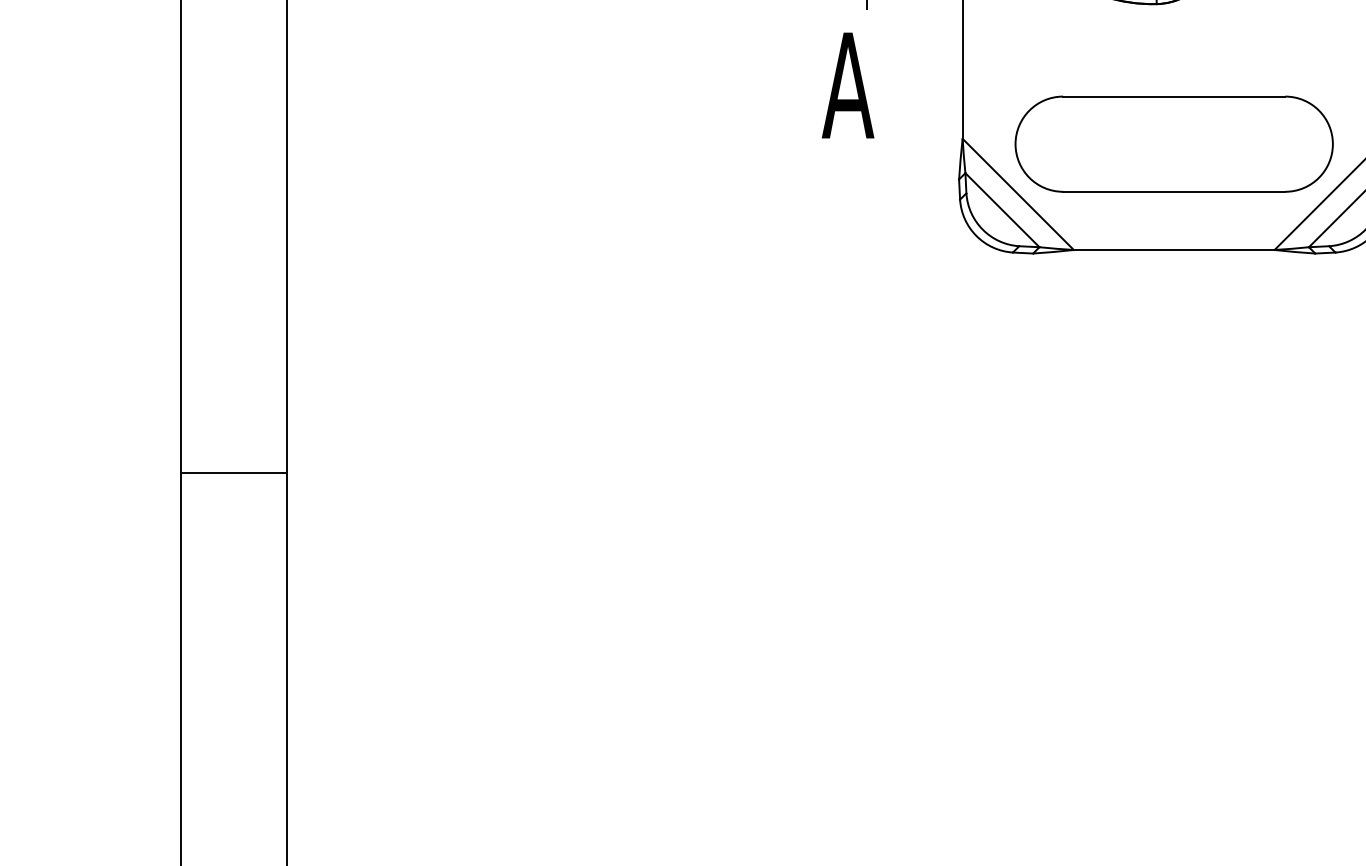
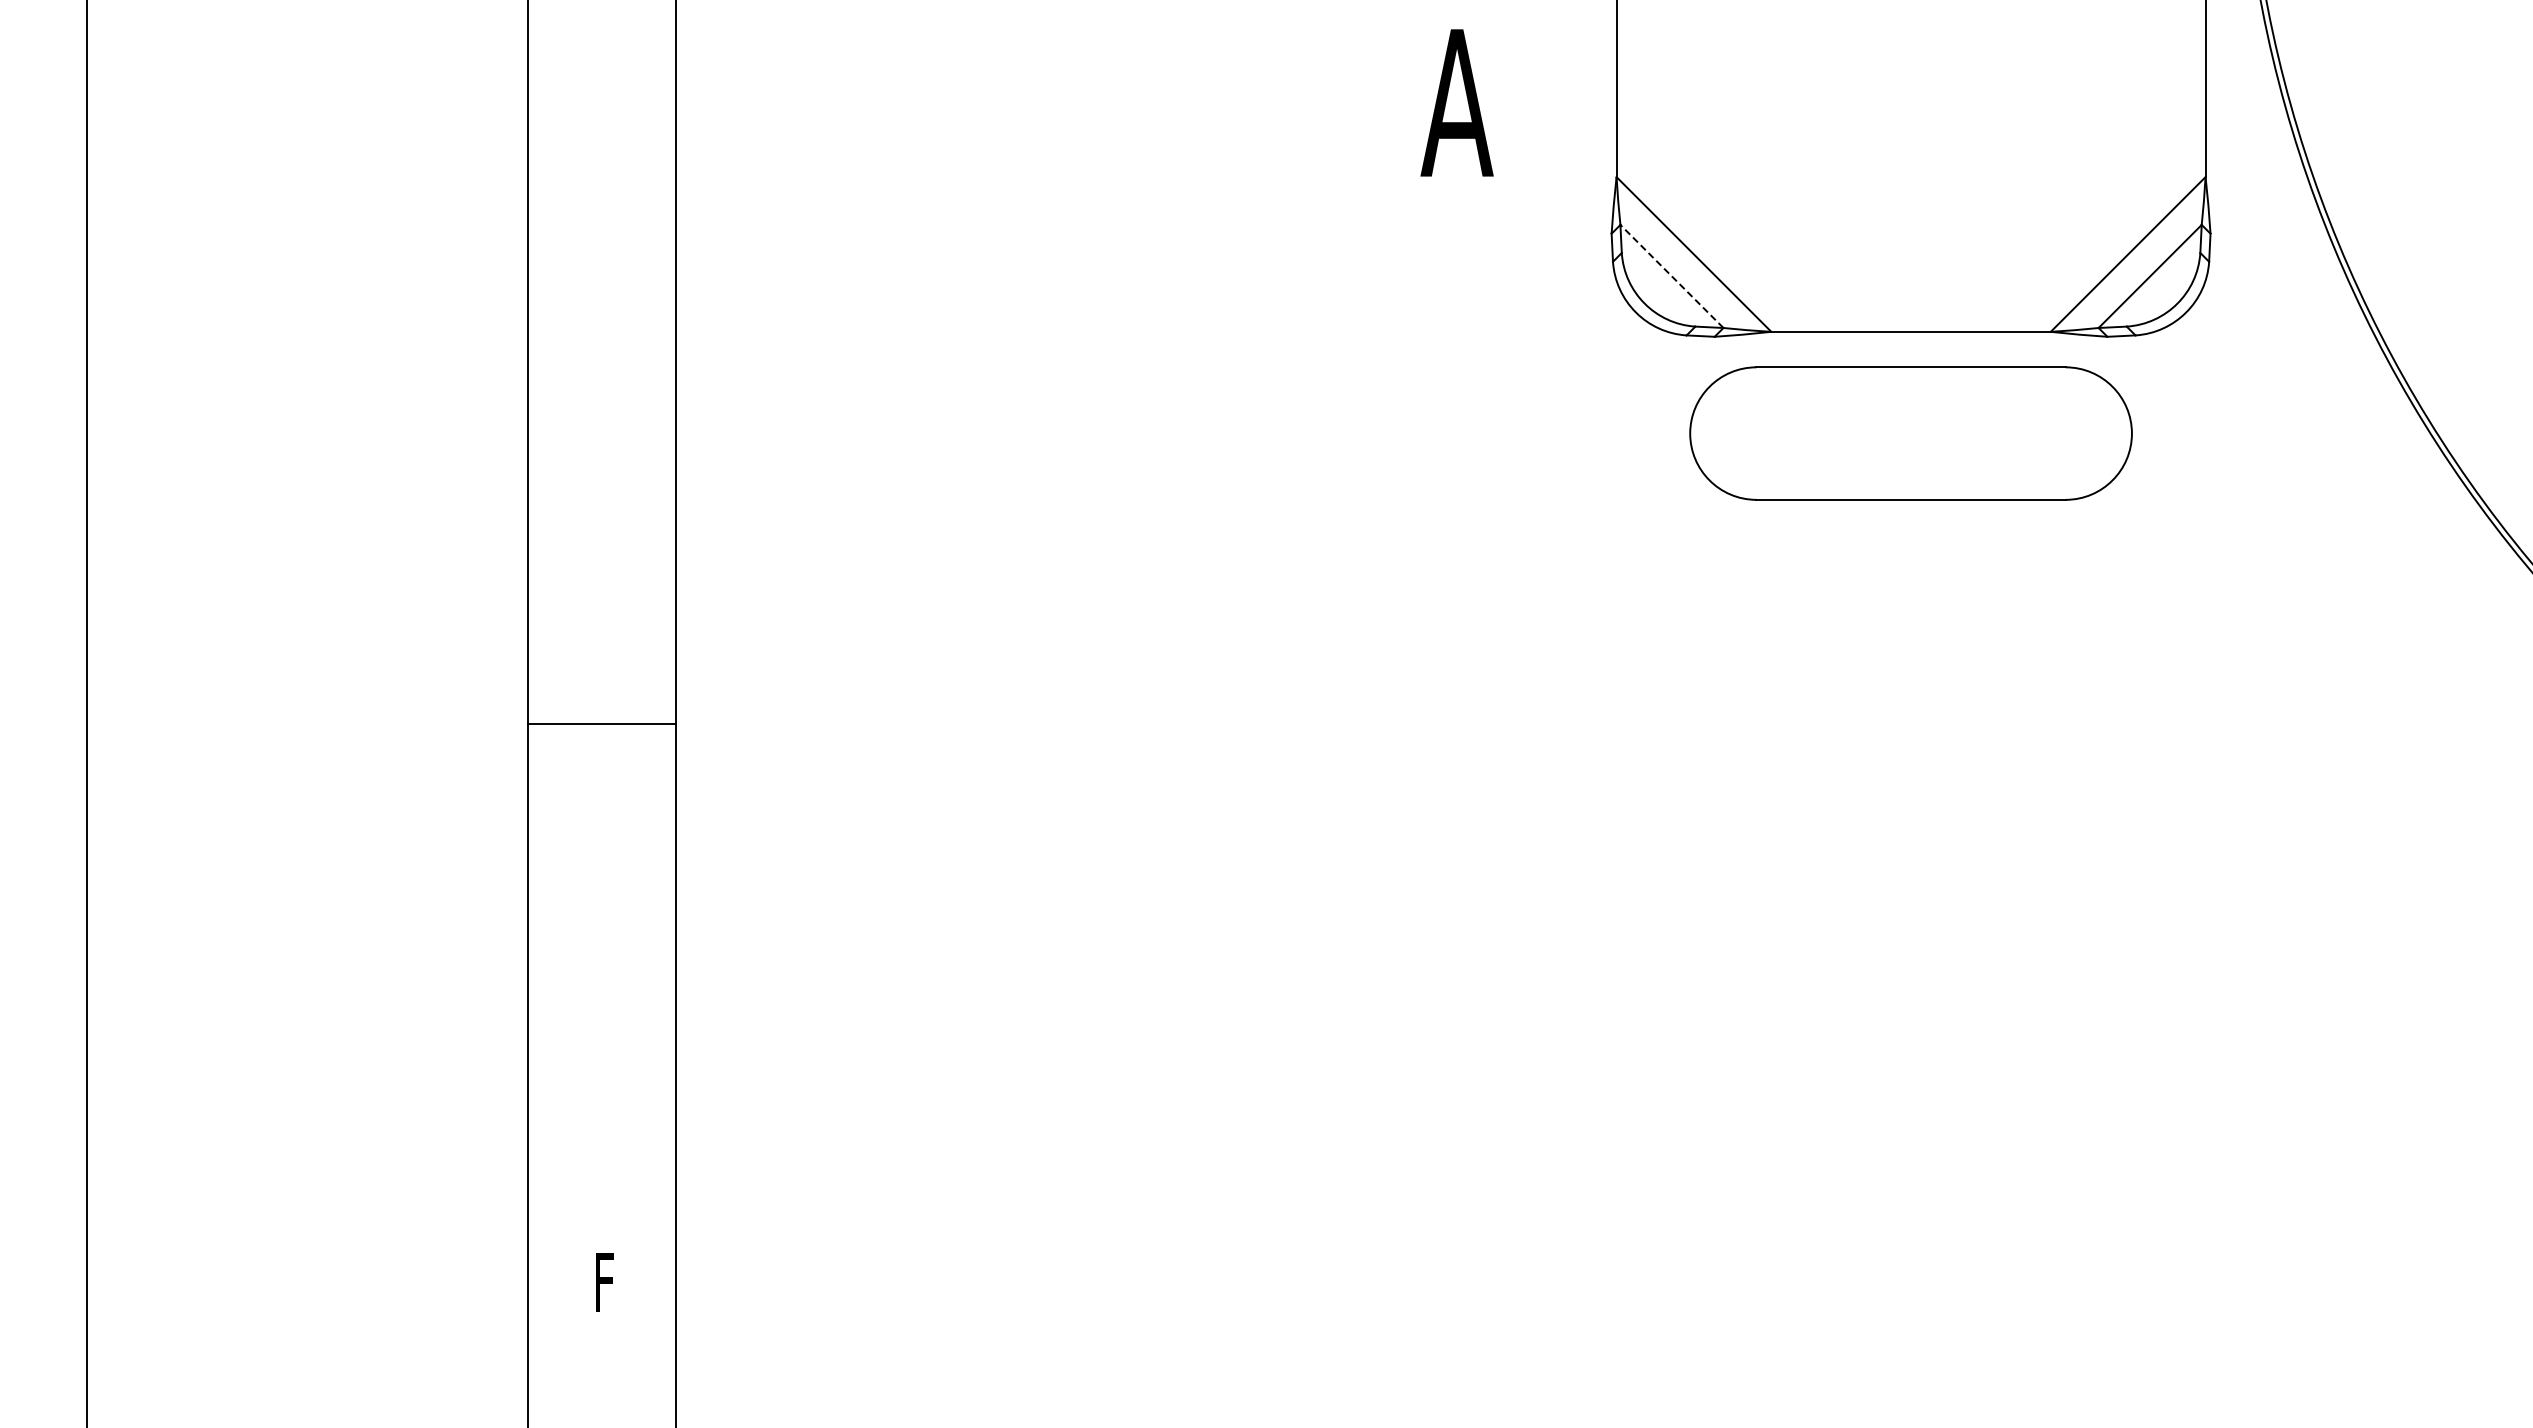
part: (1173, 144) -> (1910, 433), moved
line: (1002, 210) -> (1671, 276), solid -> dashed
line: (233, 473) -> (601, 723), moved

